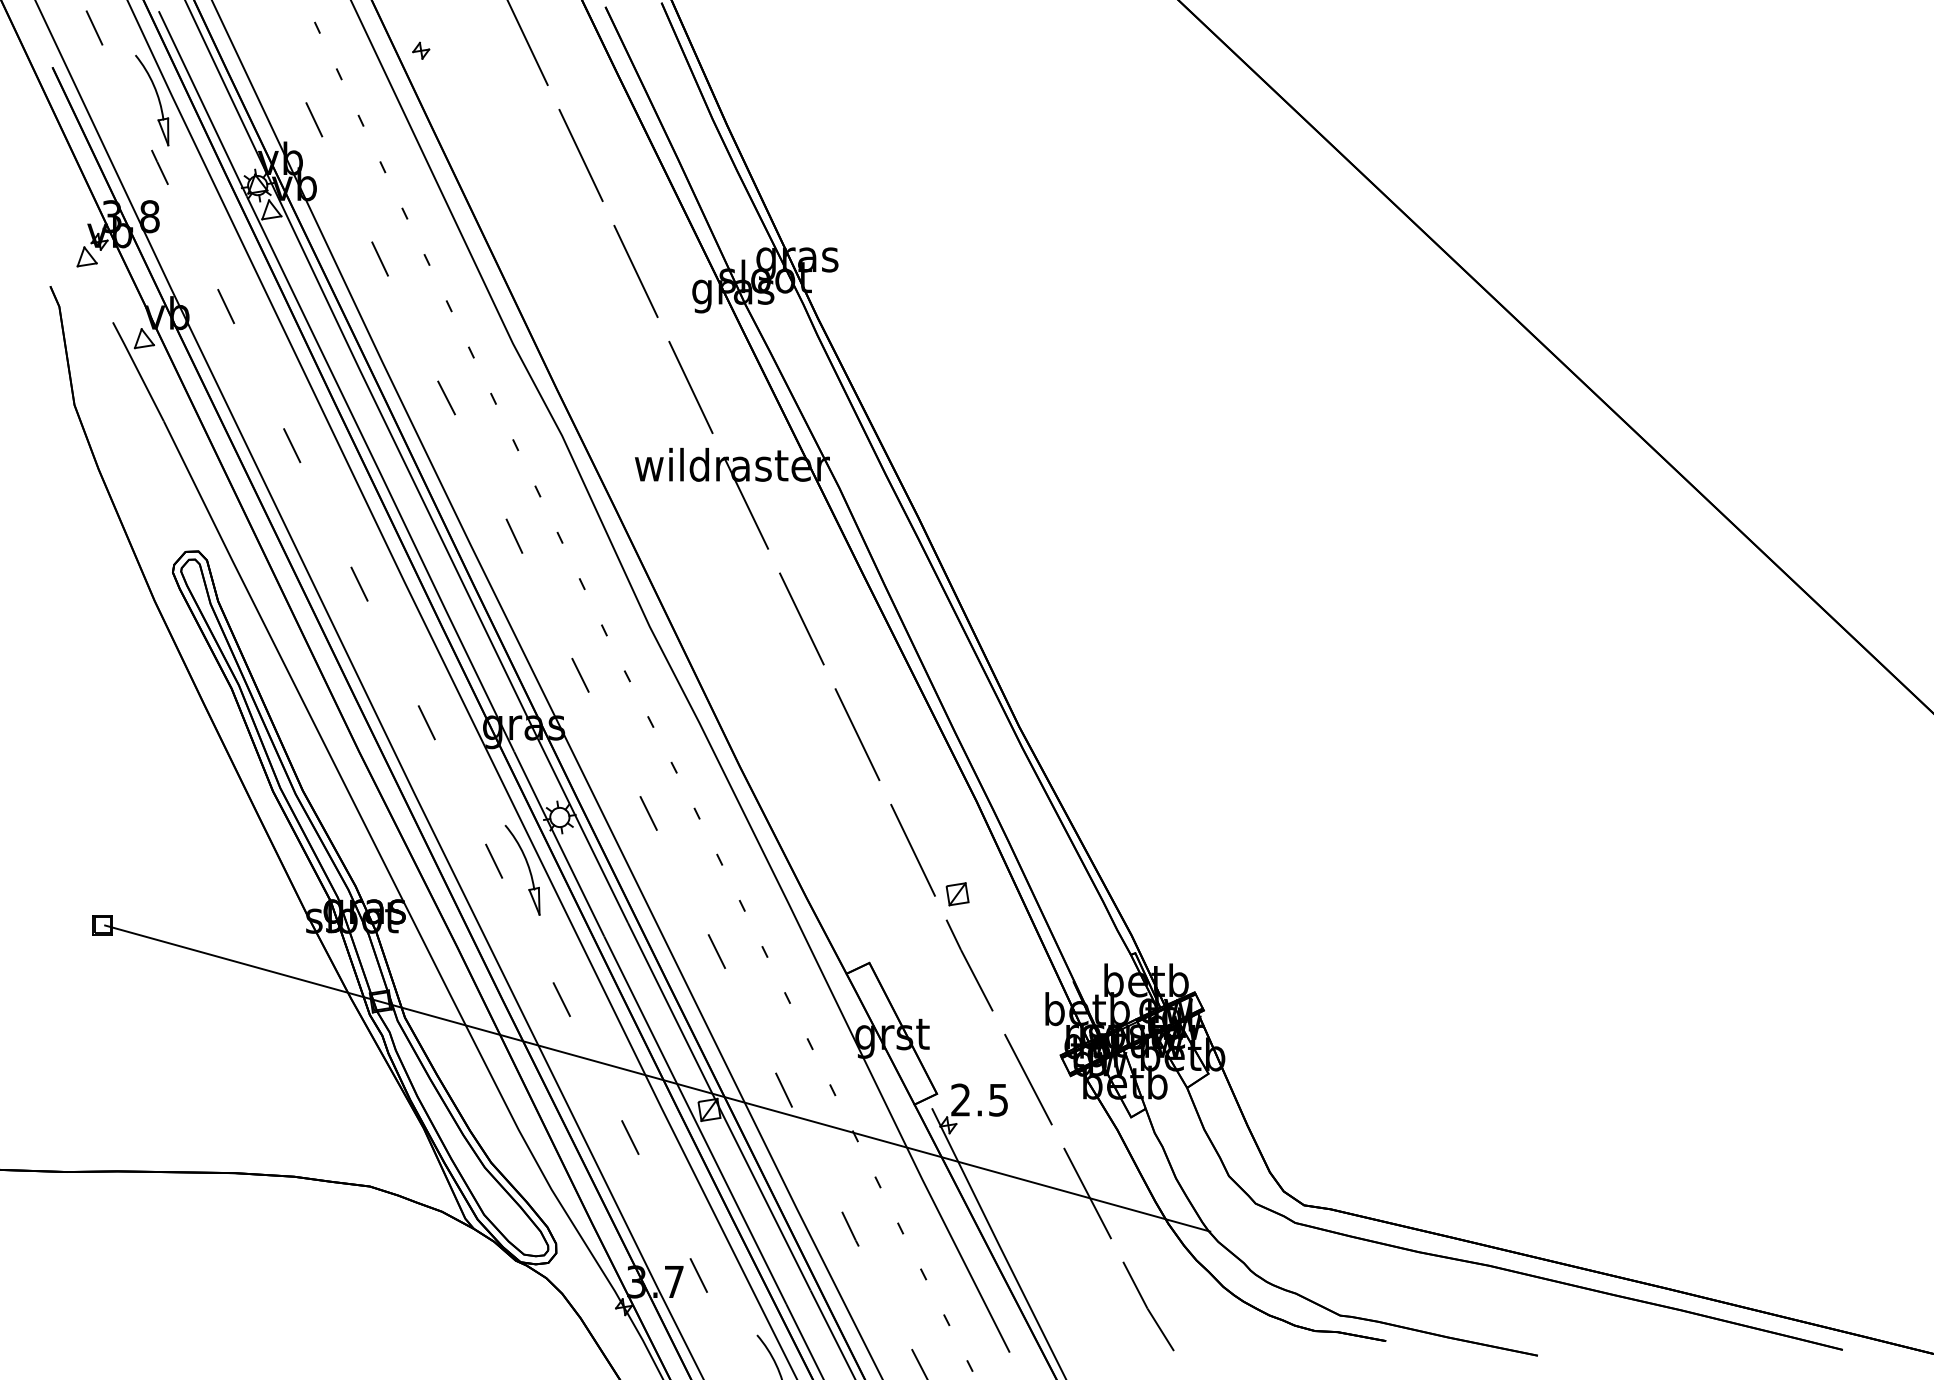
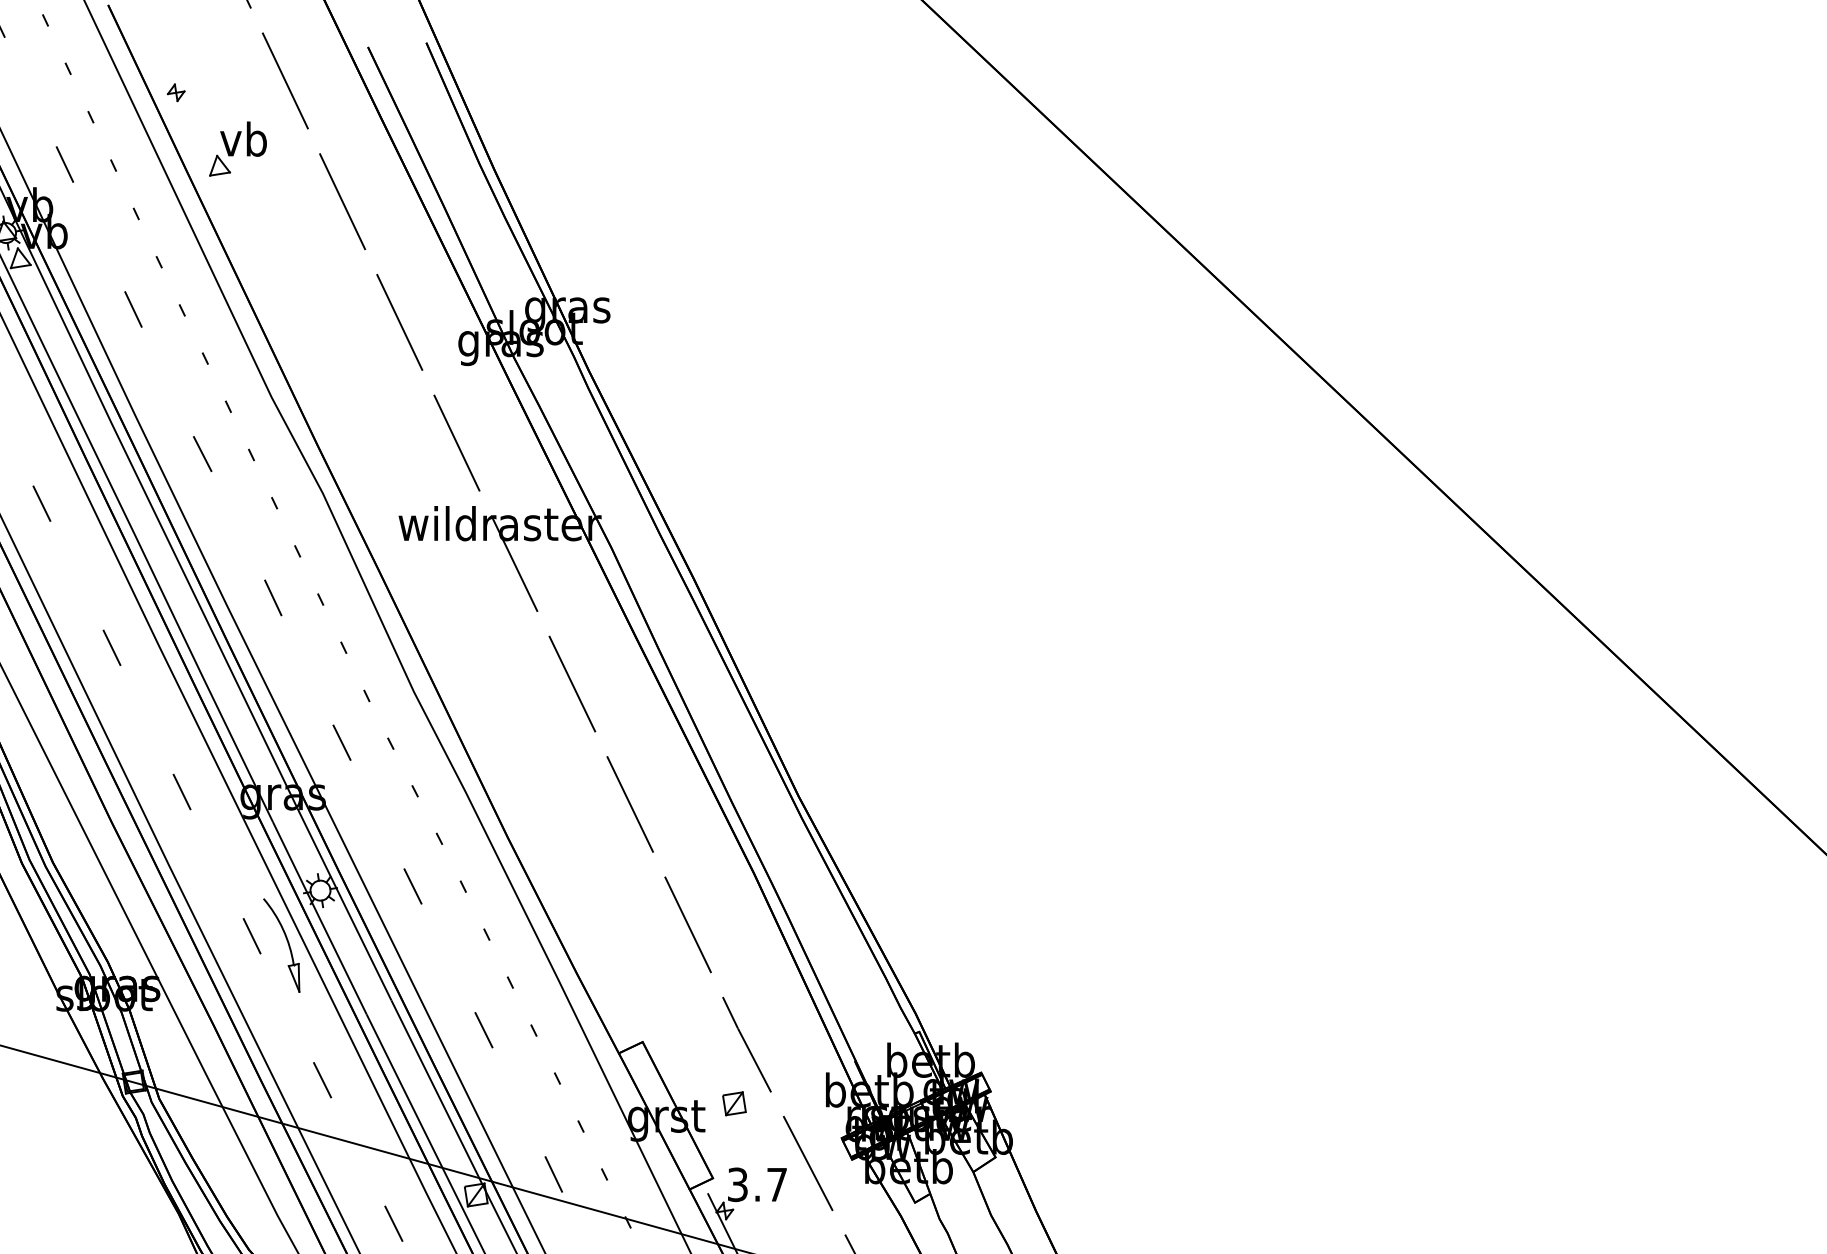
part: (480, 104) -> (237, 148), added
part: (957, 894) -> (734, 1104), moved
text: (979, 1099) -> (757, 1184), 2.5 -> 3.7

